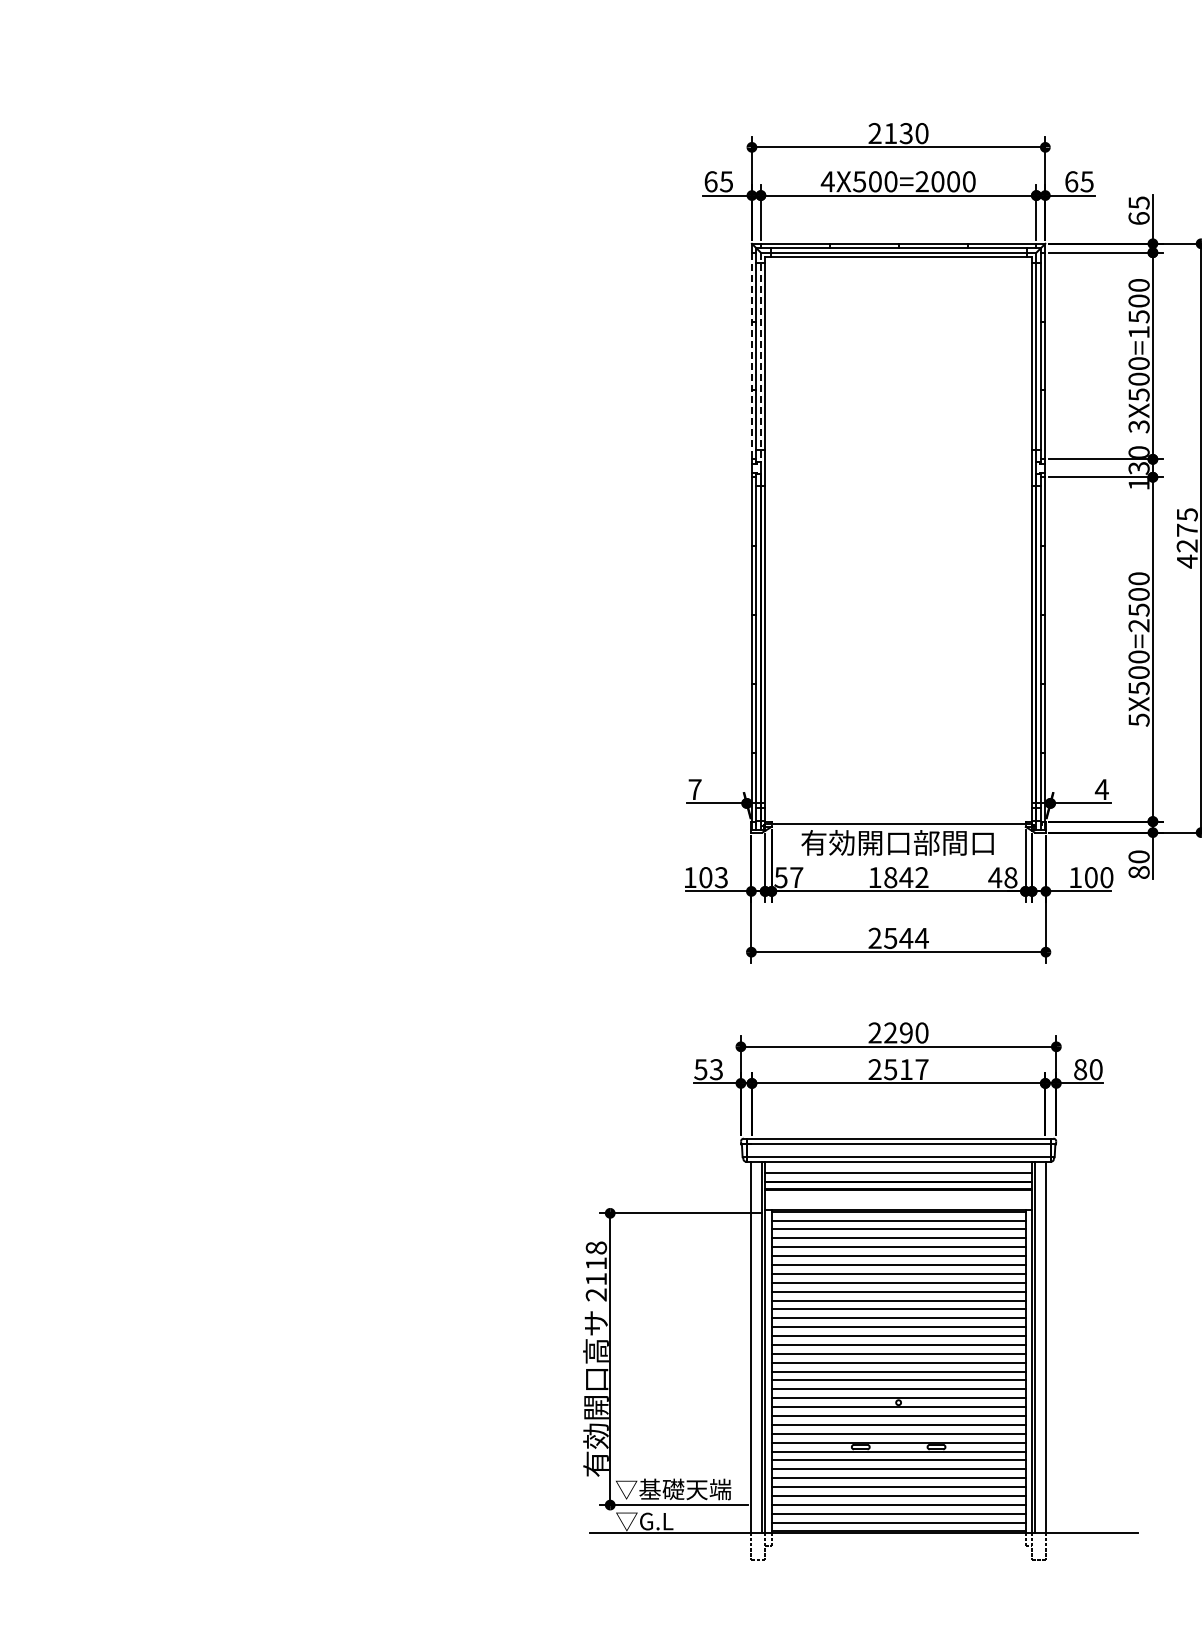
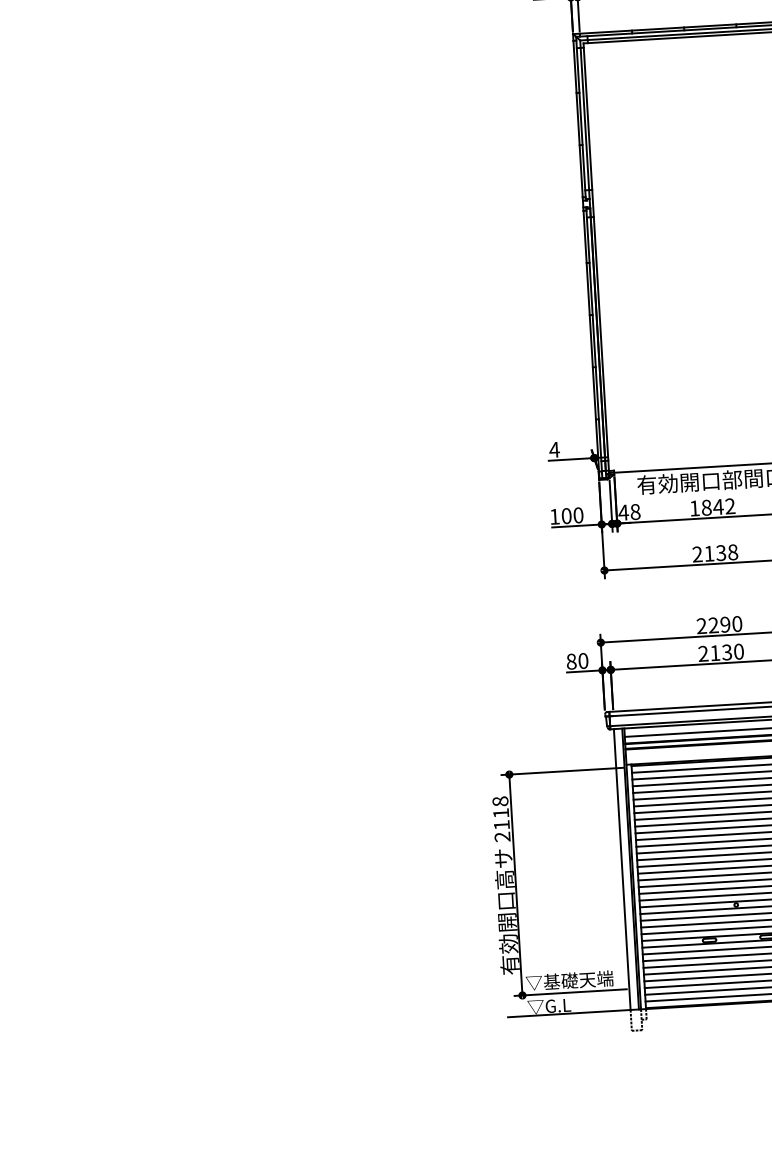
line: (751, 356) -> (577, 119), dashed -> solid
line: (760, 357) -> (584, 119), dashed -> solid
text: (695, 789) -> (554, 449), 7 -> 4
text: (720, 877) -> (577, 515), 103 -> 100
text: (788, 877) -> (629, 512), 57 -> 48
text: (906, 937) -> (721, 552), 2544 -> 2138
text: (708, 1069) -> (577, 661), 53 -> 80
text: (906, 1069) -> (727, 652), 2517 -> 2130

